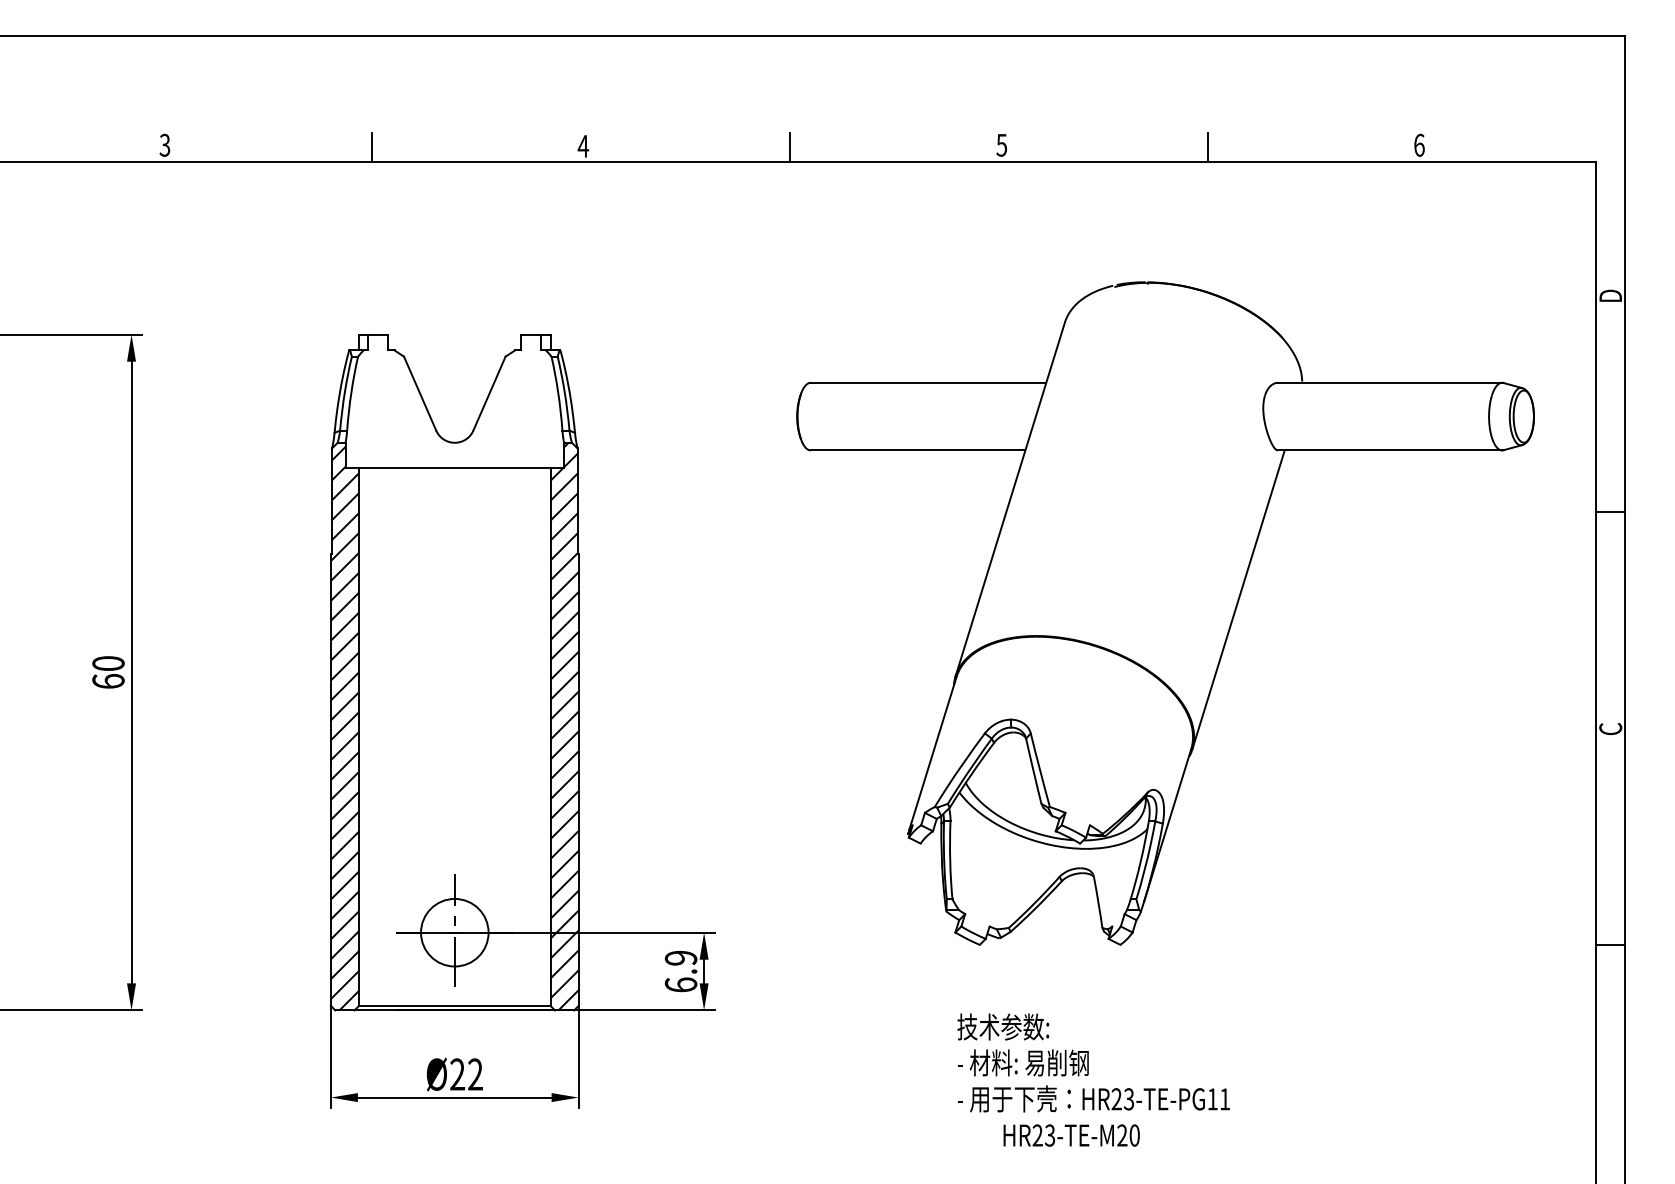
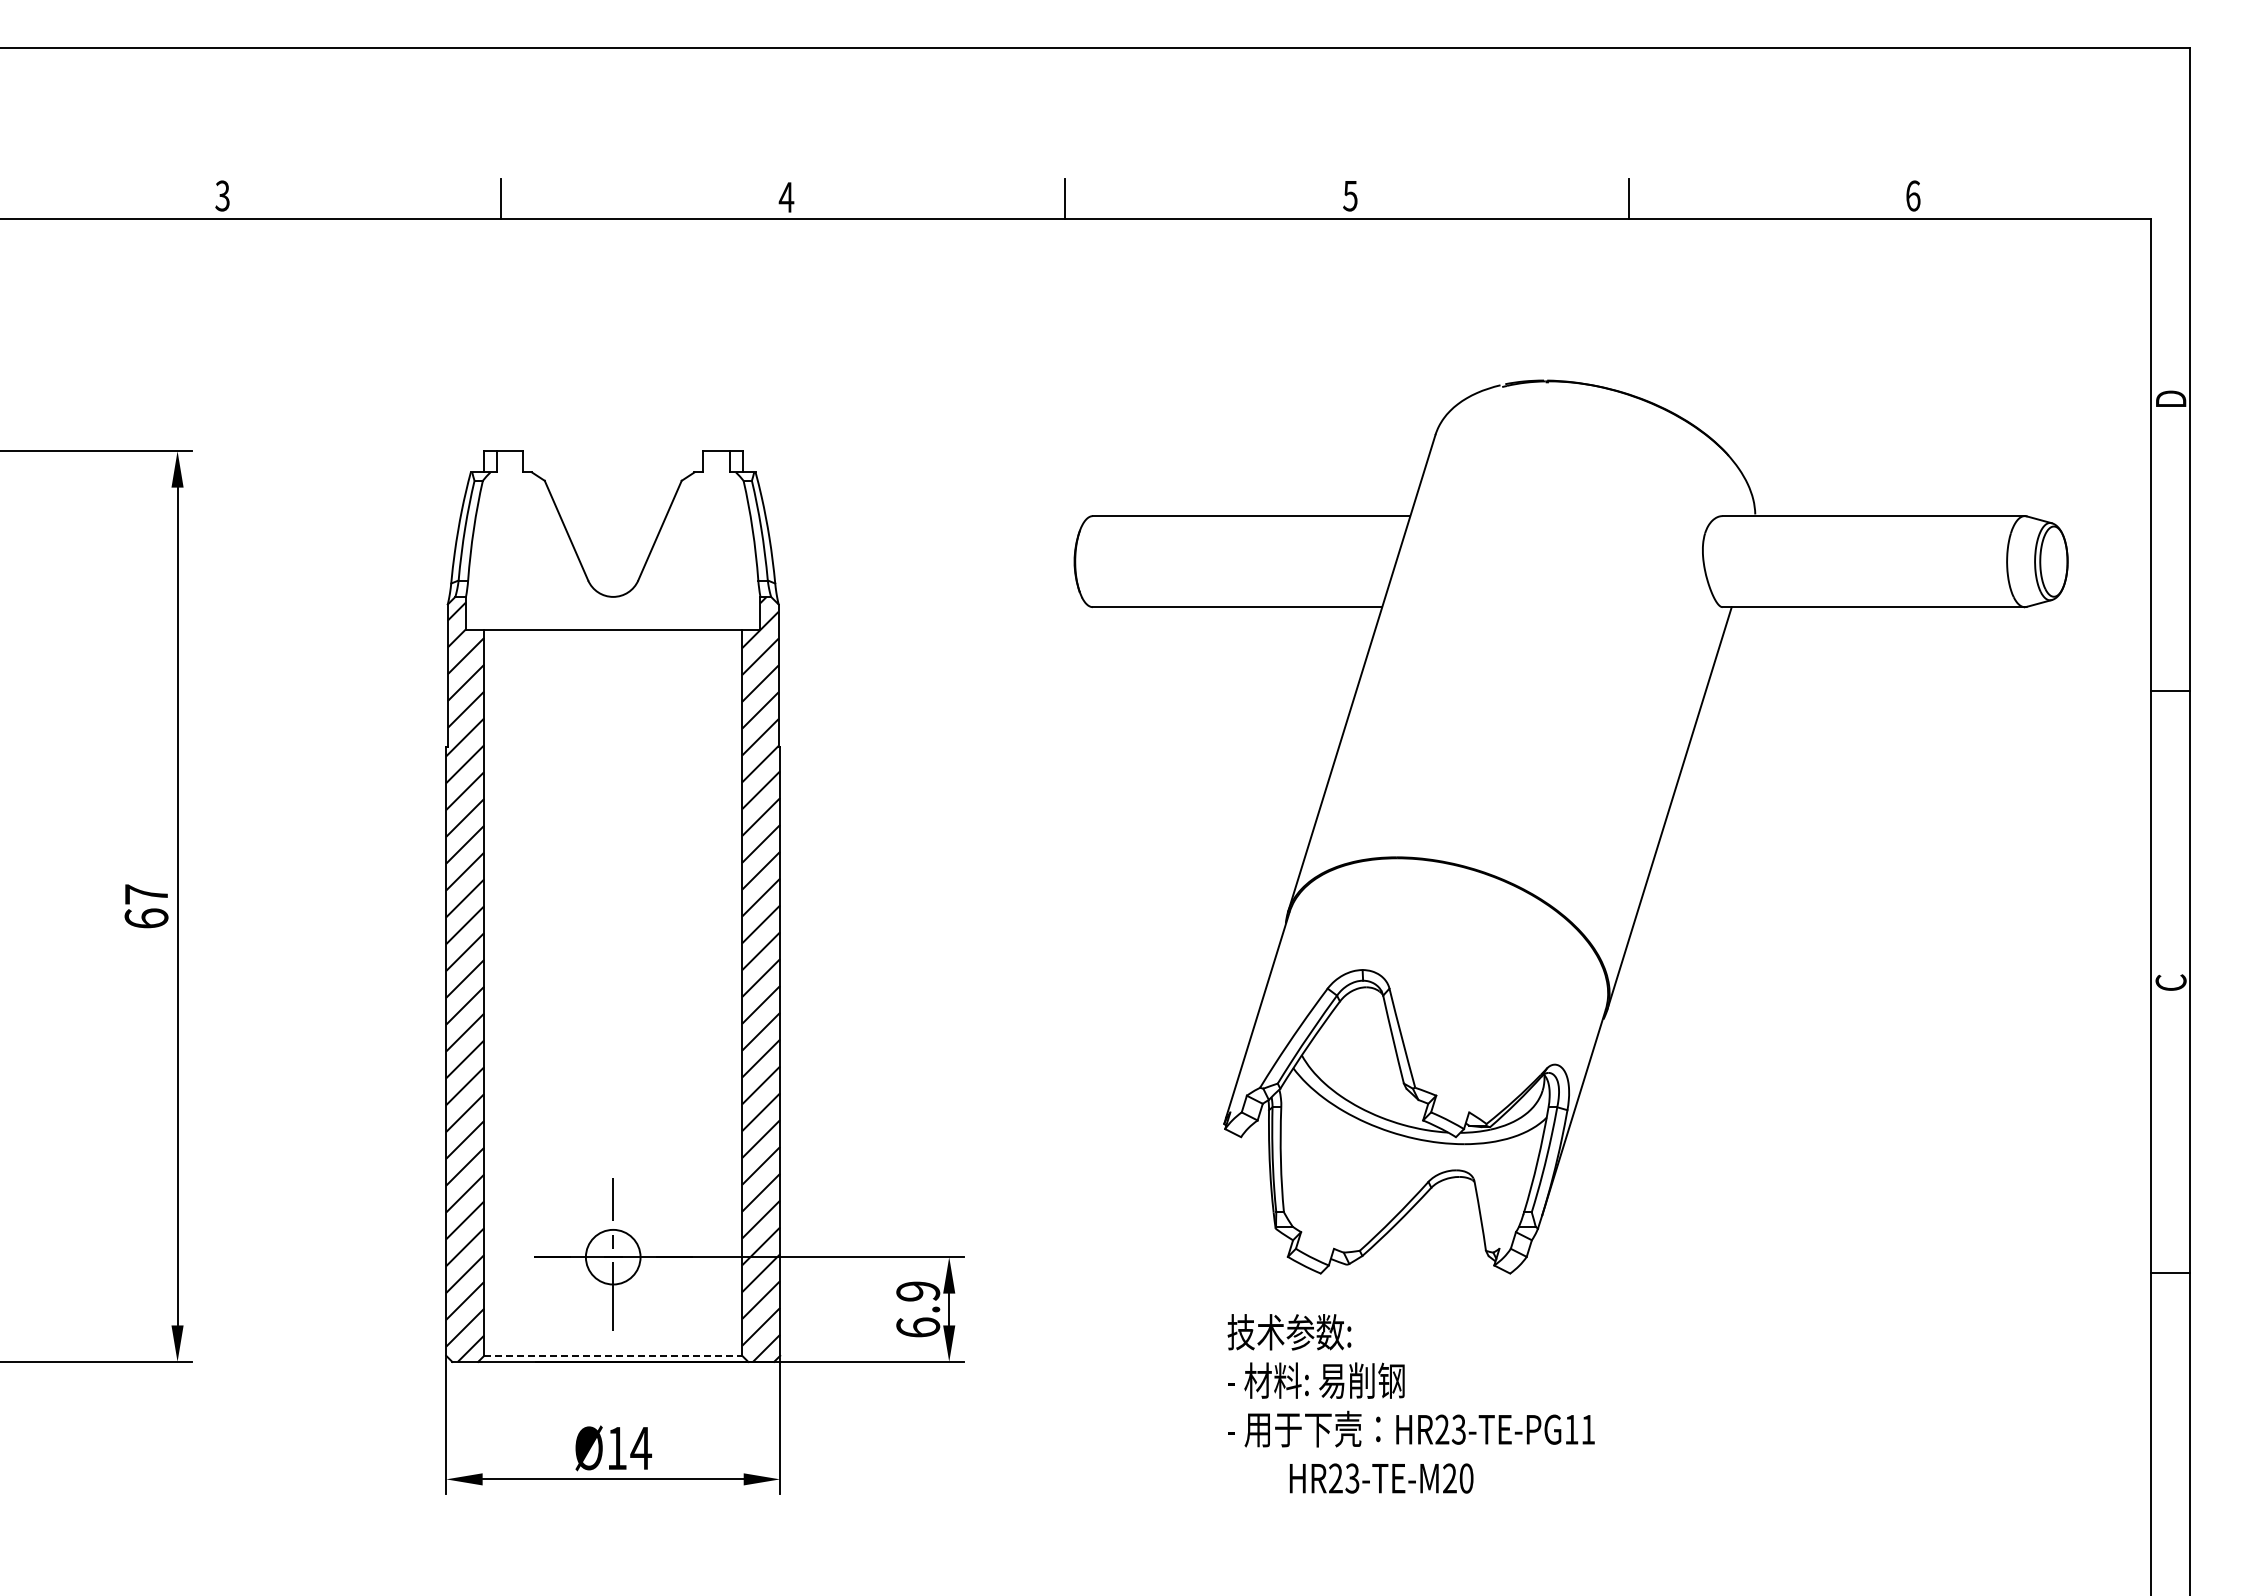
text: (108, 663) -> (146, 894), 60 -> 67
circle: (454, 932) -> (612, 1256), size x0.6
line: (454, 1005) -> (613, 1355), solid -> dashed
text: (466, 1073) -> (629, 1447), Ø22 -> Ø14
text: (1093, 1079) -> (1410, 1403), moved

